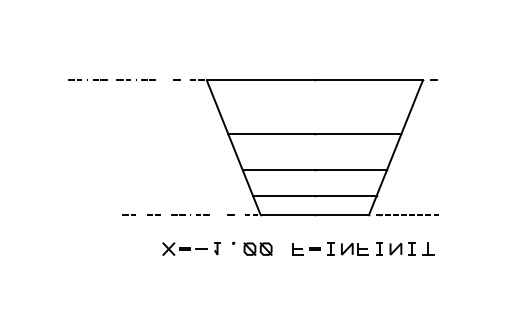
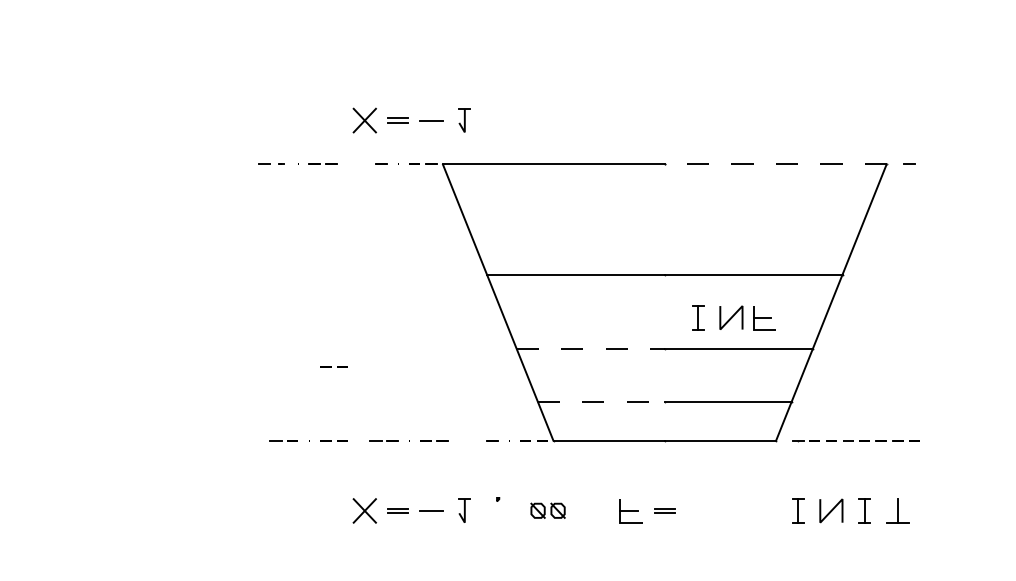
part: (191, 58) -> (411, 119), added
line: (87, 79) -> (197, 162), removed
line: (368, 80) -> (775, 164), solid -> dashed
line: (279, 170) -> (592, 349), solid -> dashed
line: (152, 178) -> (331, 365), added
line: (283, 195) -> (600, 400), solid -> dashed
part: (257, 248) -> (546, 509), size x0.6
part: (347, 248) -> (731, 316), moved

